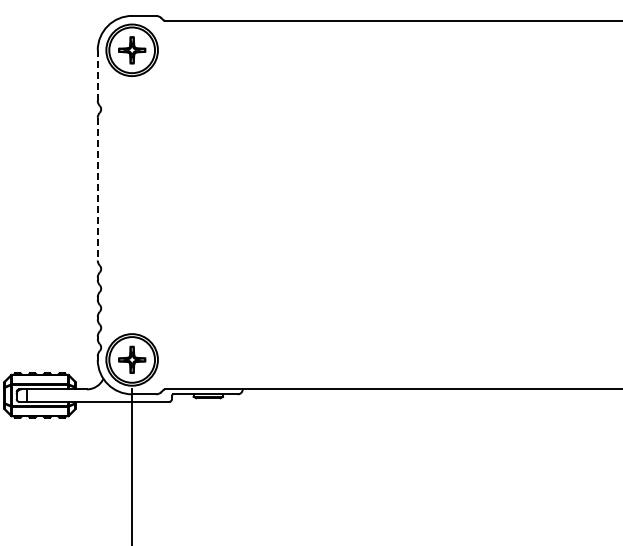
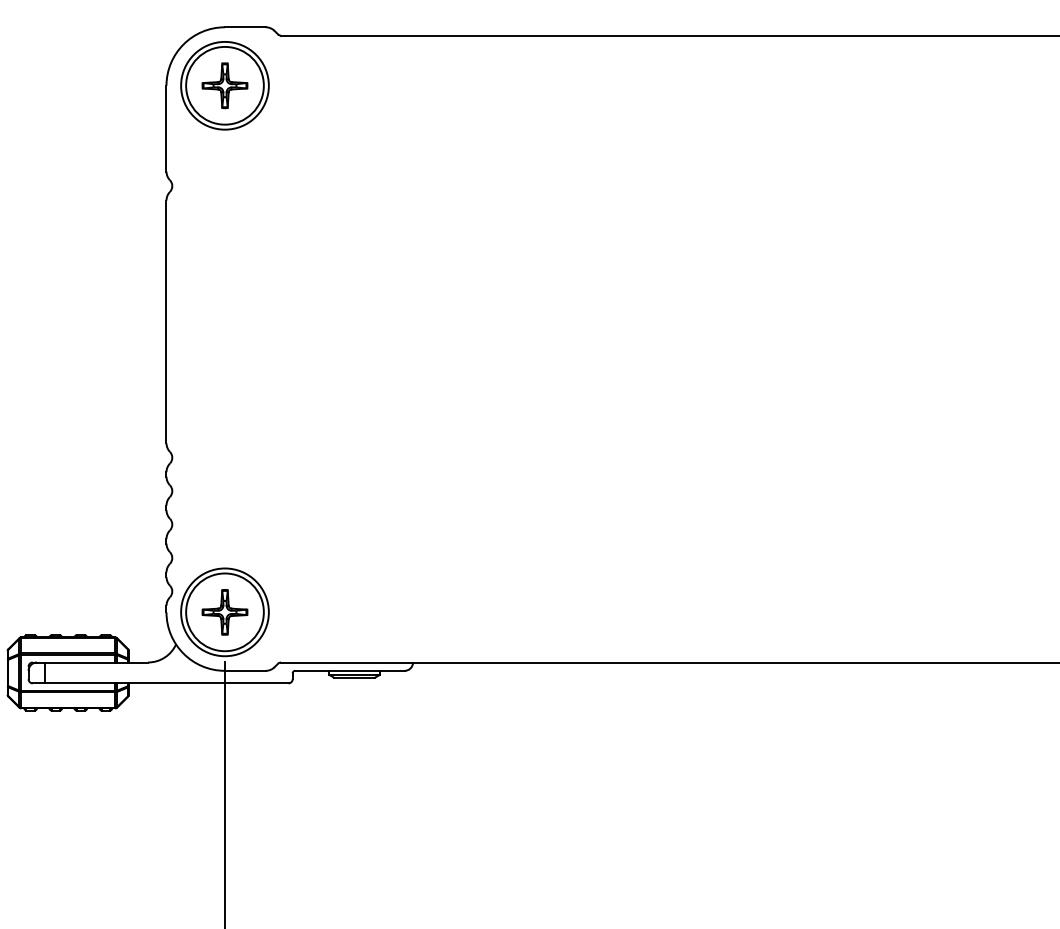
line: (97, 76) -> (166, 130), dashed -> solid
line: (97, 189) -> (166, 322), dashed -> solid

